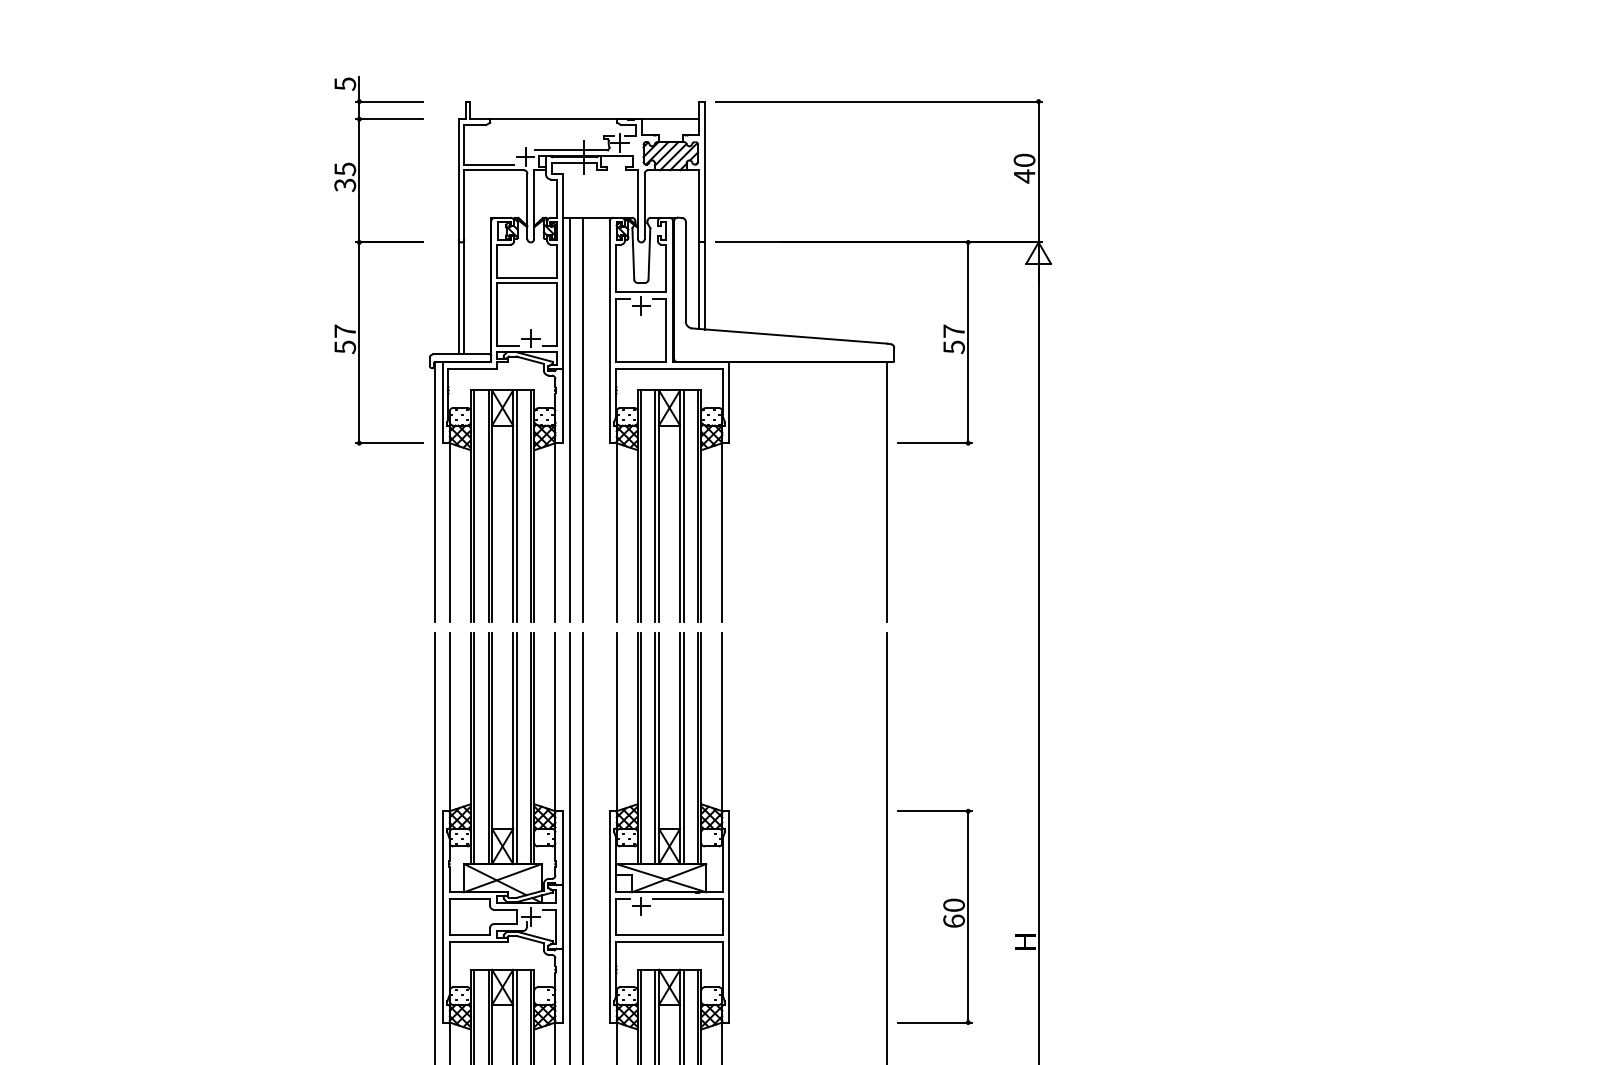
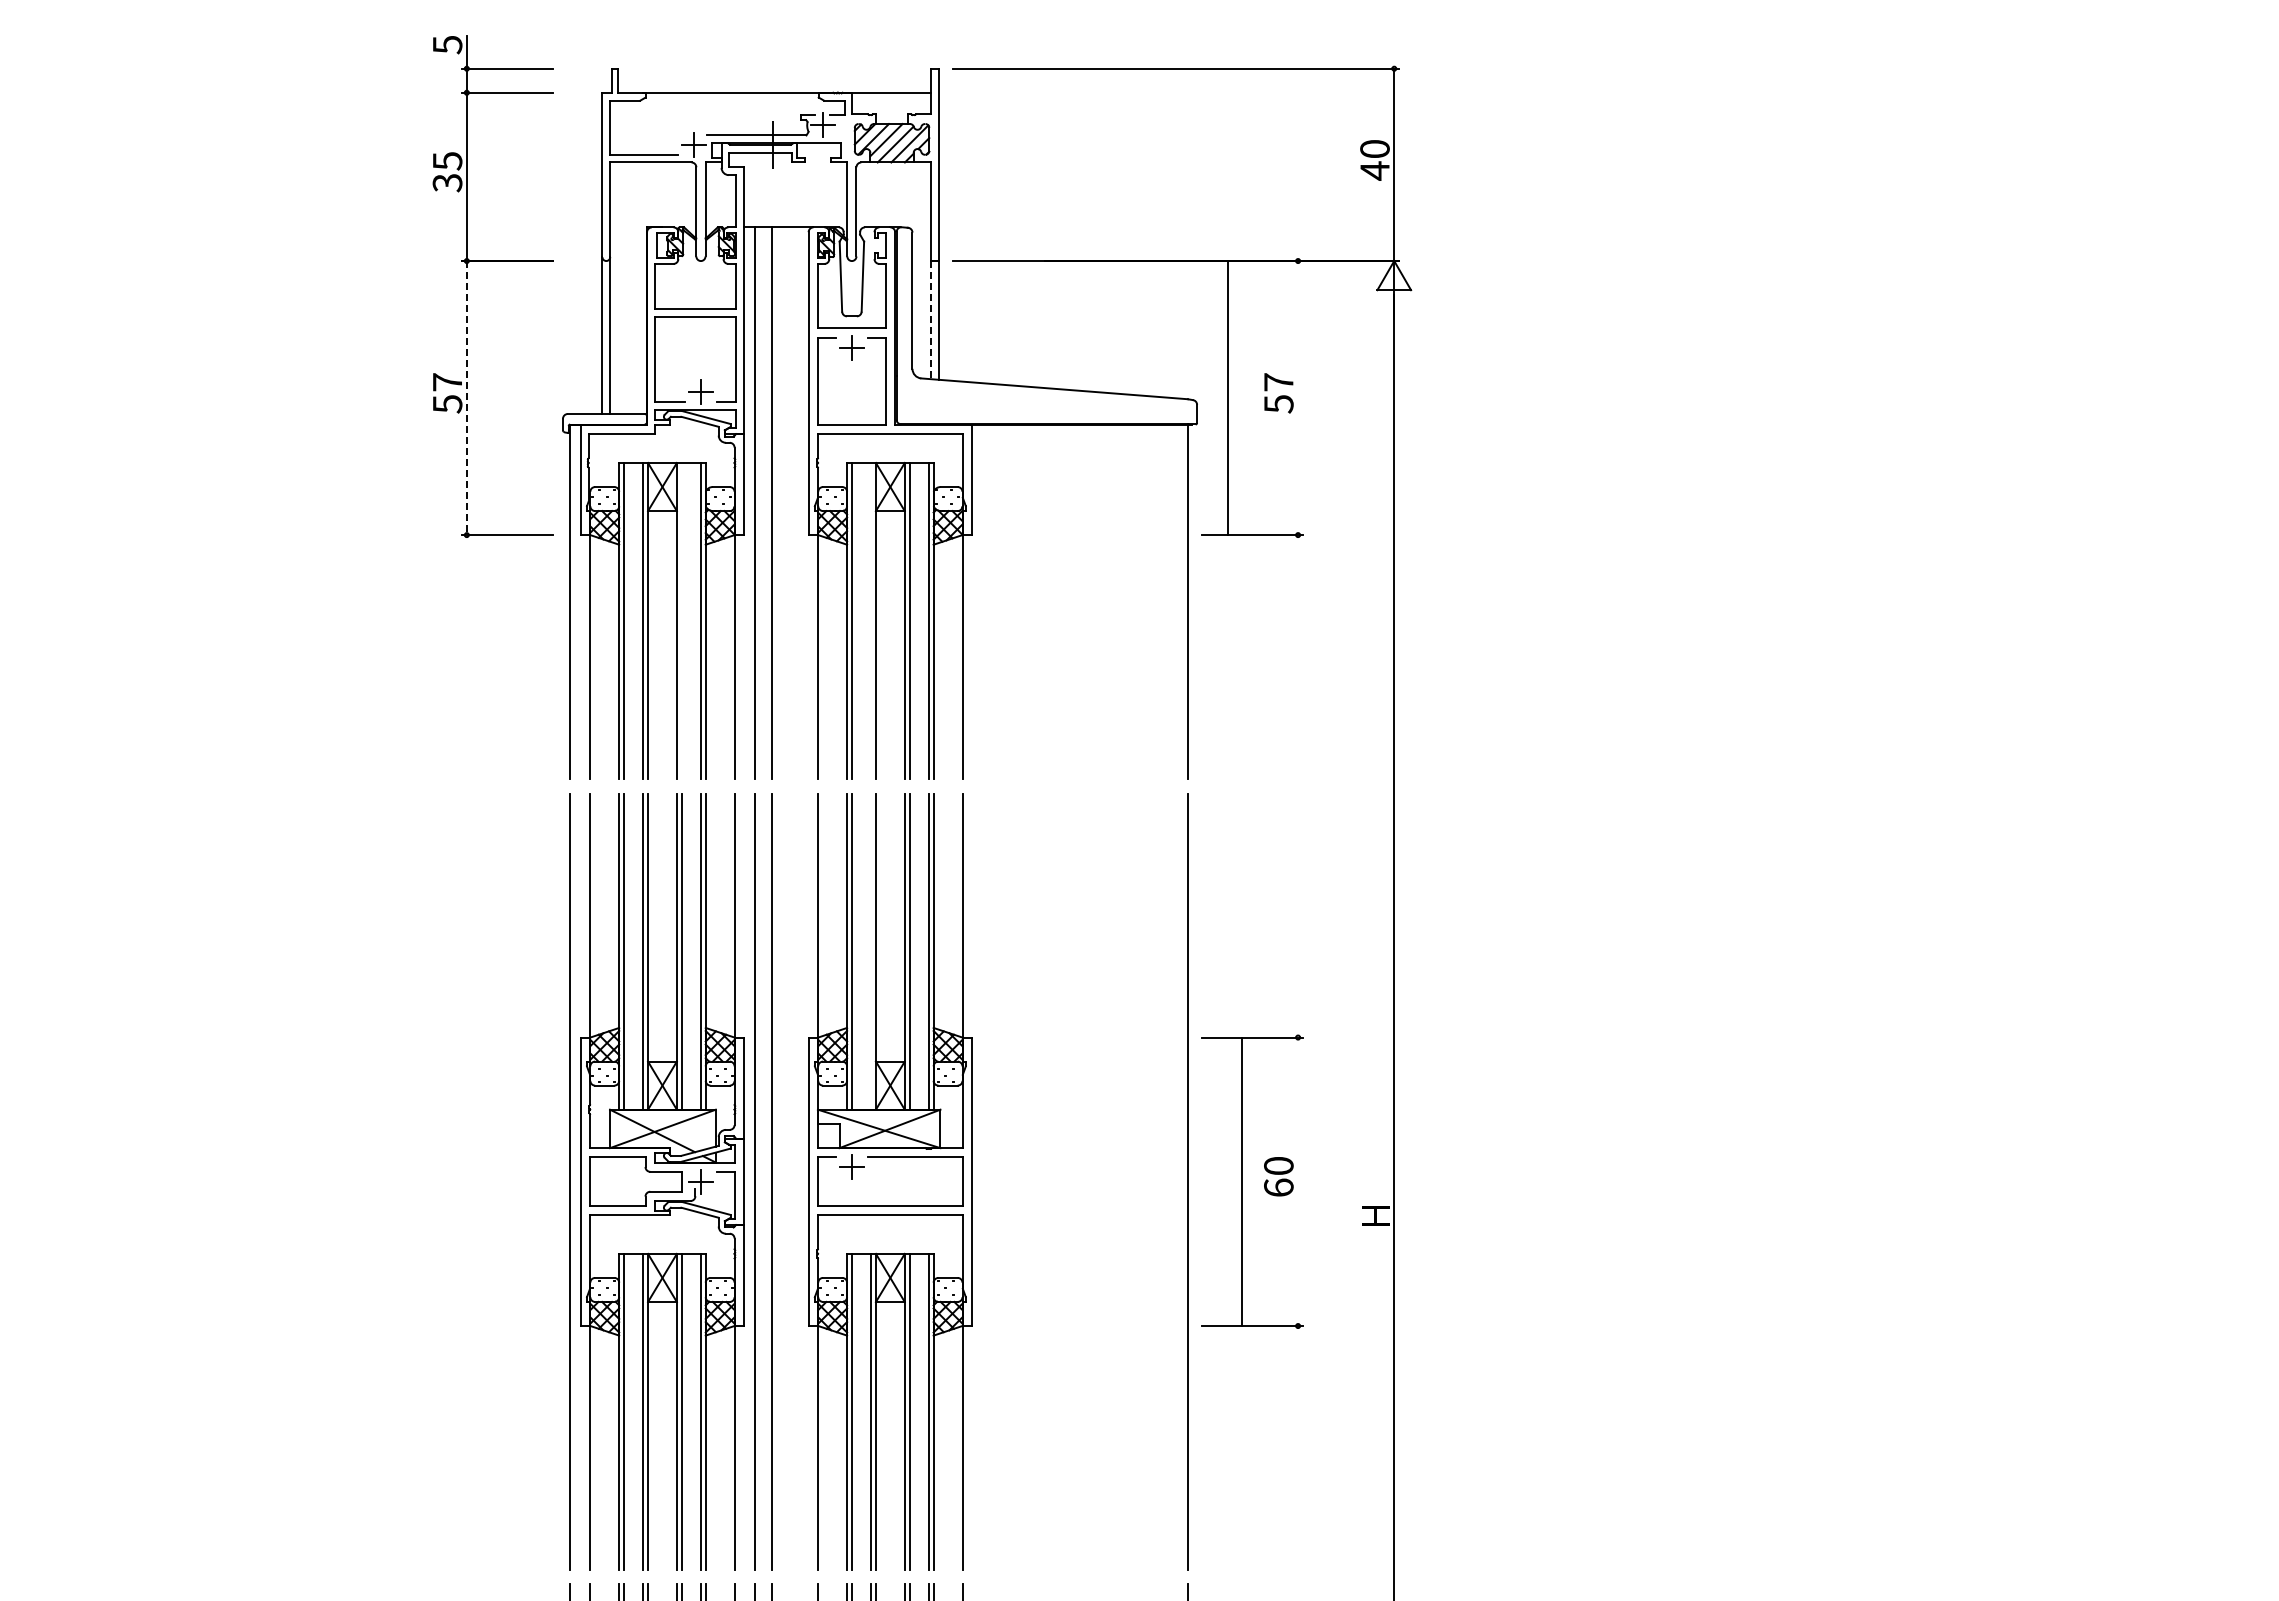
line: (699, 285) -> (931, 320), solid -> dashed
line: (359, 343) -> (466, 398), solid -> dashed
line: (968, 343) -> (1228, 398), moved
line: (516, 506) -> (681, 621), removed
line: (655, 506) -> (871, 621), removed
line: (655, 748) -> (871, 951), removed
line: (968, 916) -> (1242, 1181), moved

